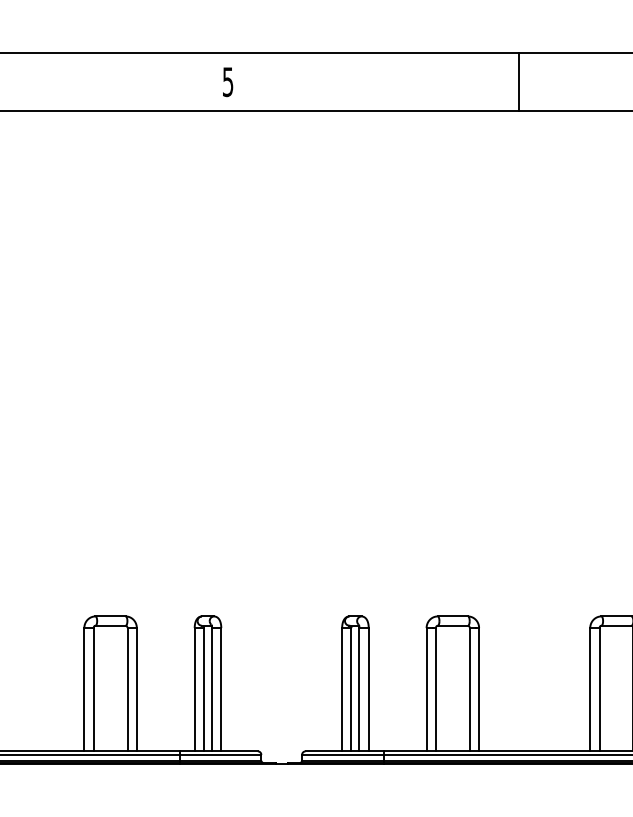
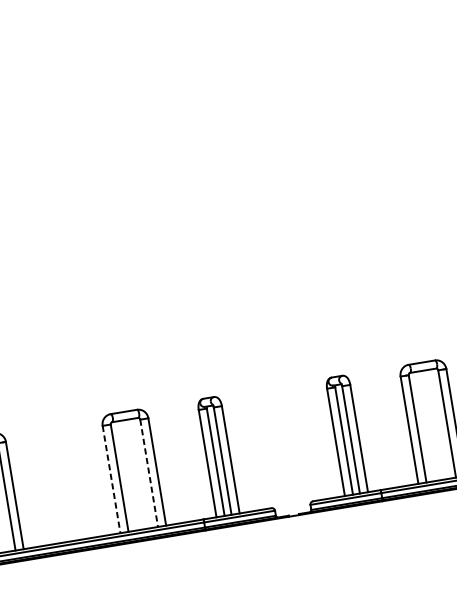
line: (84, 689) -> (111, 479), solid -> dashed
line: (127, 689) -> (149, 473), solid -> dashed

